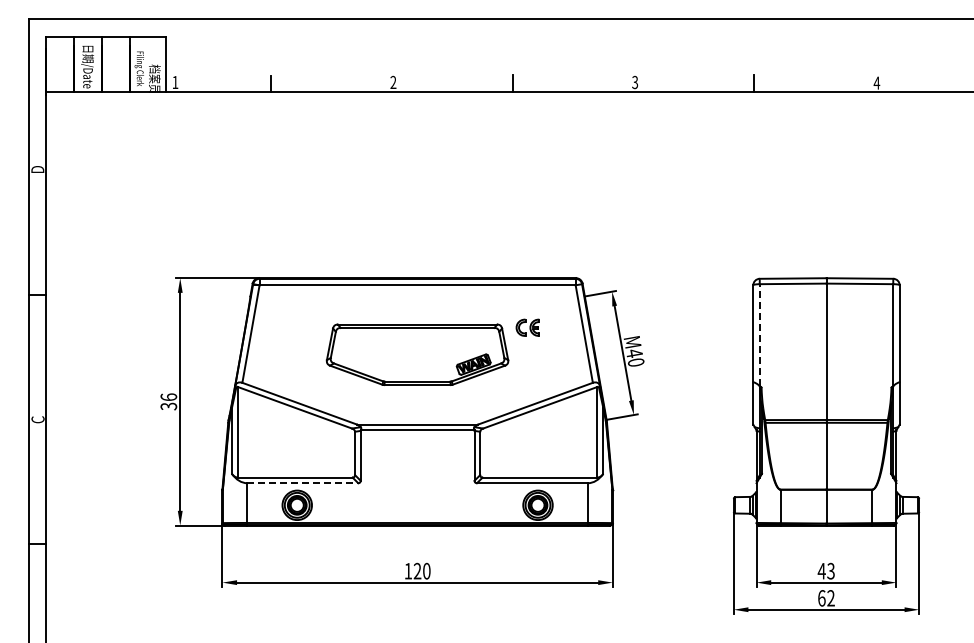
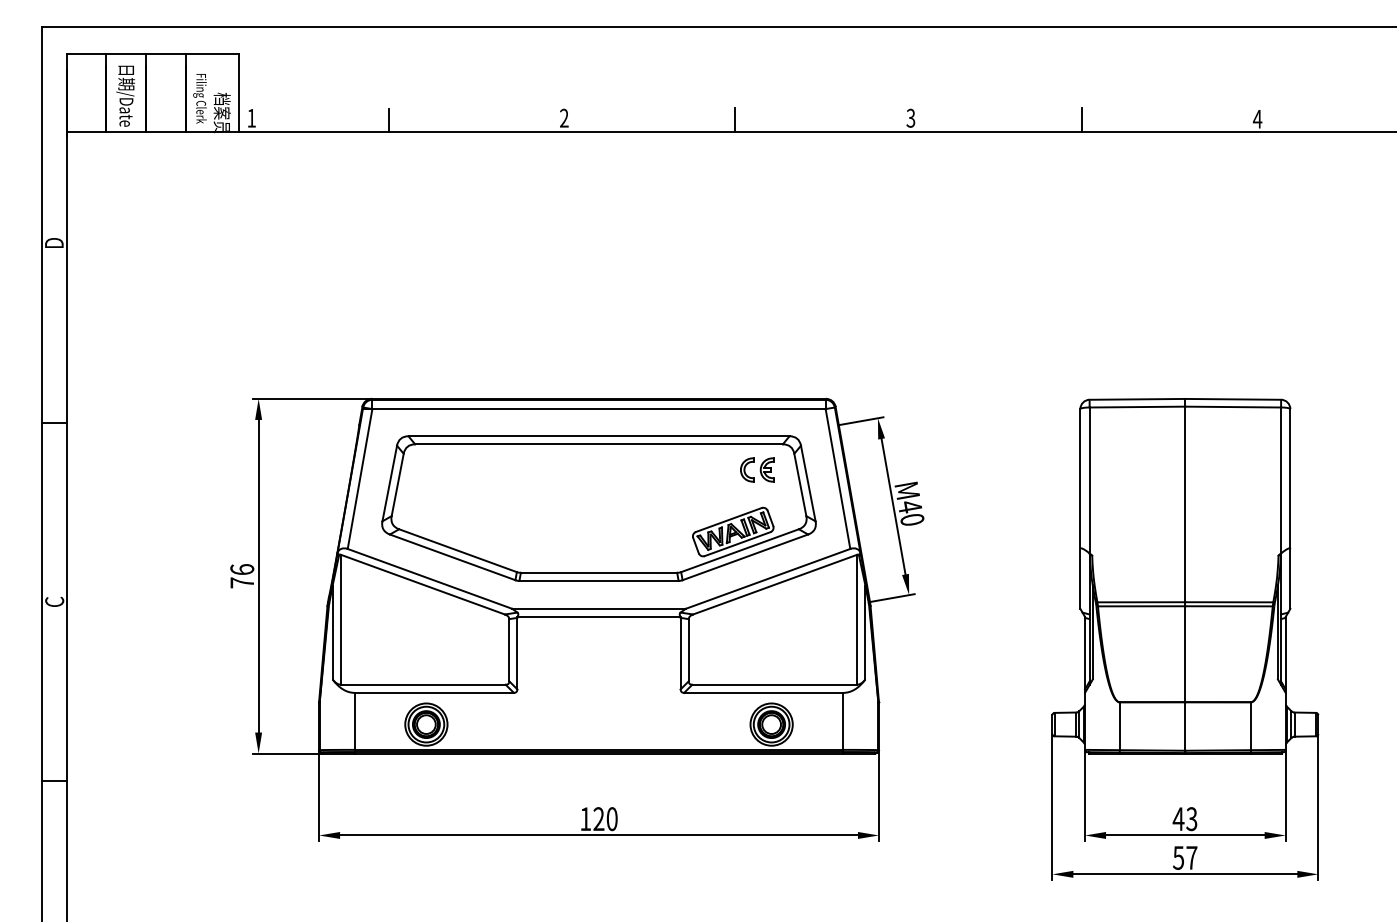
line: (759, 335) -> (1089, 481), dashed -> solid
part: (417, 354) -> (598, 508), size x1.67
text: (168, 406) -> (241, 582), 36 -> 76
line: (302, 483) -> (433, 693), dashed -> solid
text: (825, 598) -> (1183, 858), 62 -> 57

